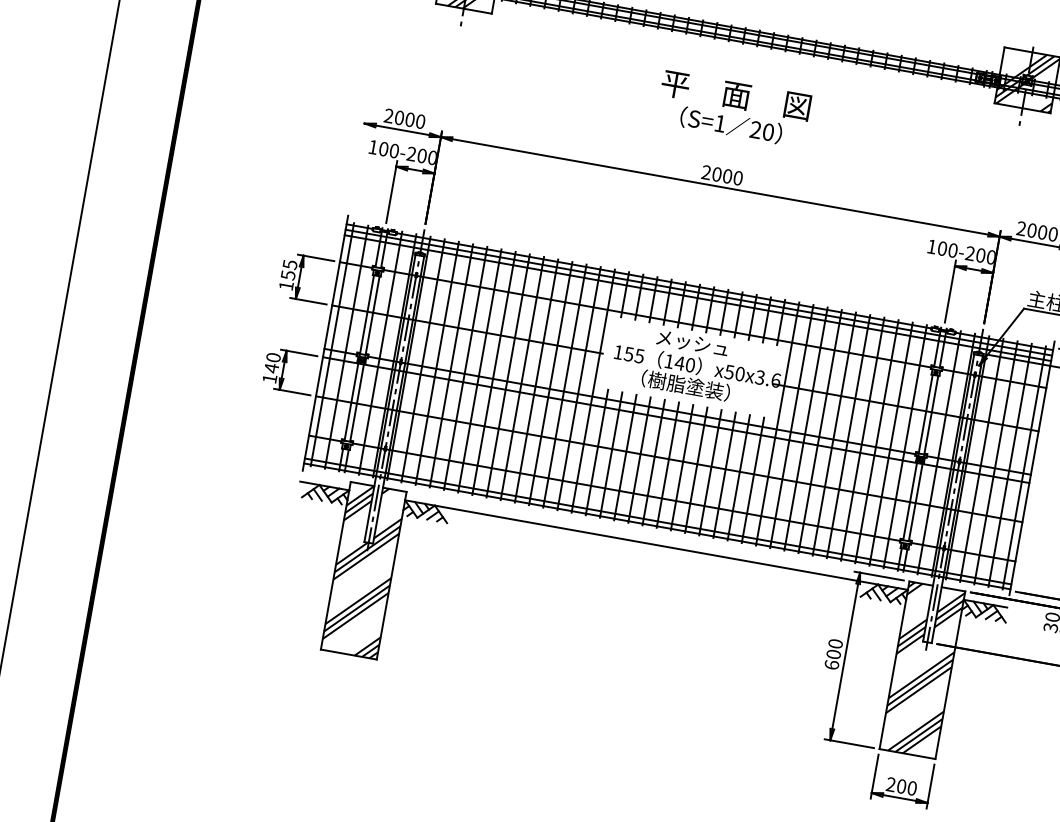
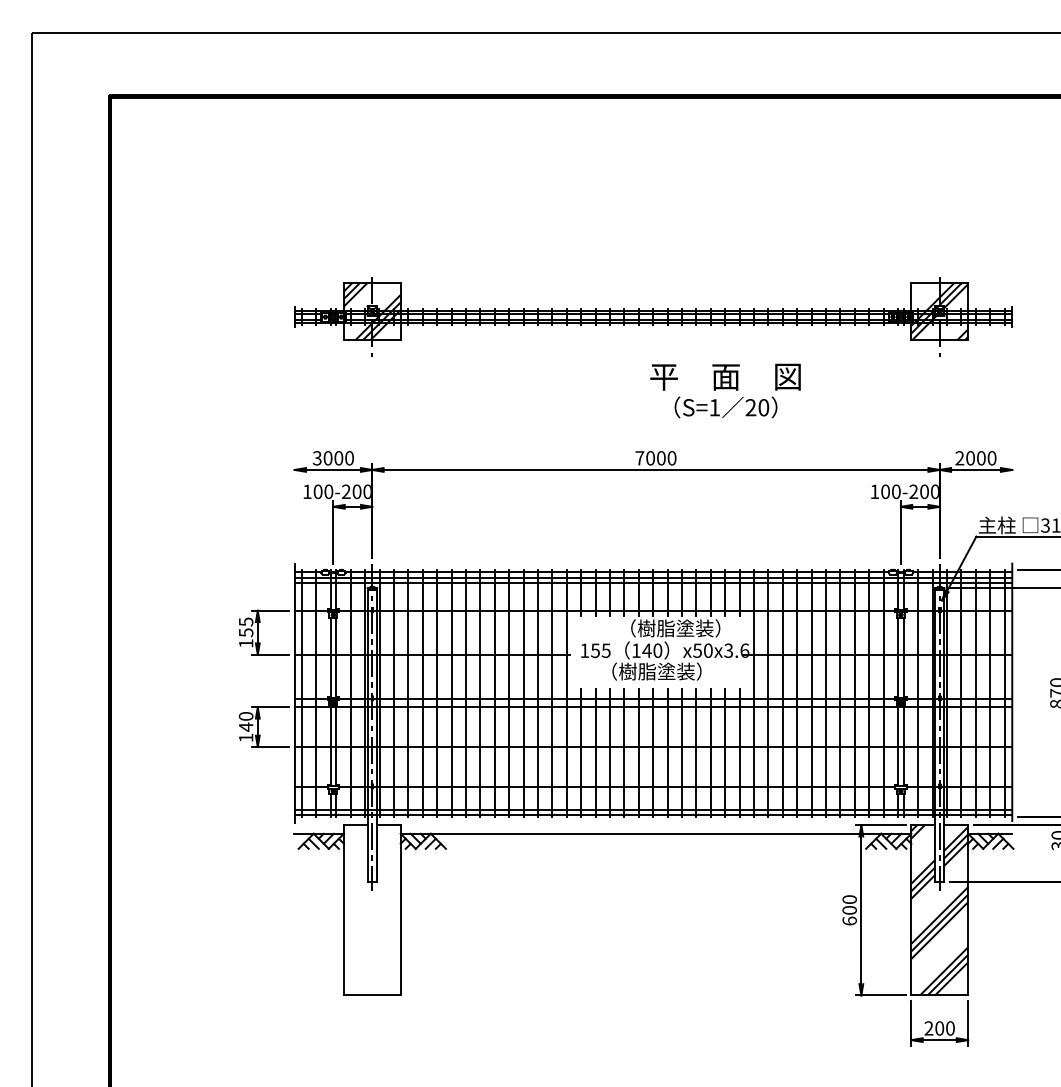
text: (733, 108) -> (725, 390), moved
text: (388, 116) -> (316, 458), 2000 -> 3000
text: (706, 172) -> (639, 458), 2000 -> 7000
text: (706, 345) -> (670, 628), メッシュ -> （樹脂塗装）
hatch: (362, 570) -> (371, 910), removed

